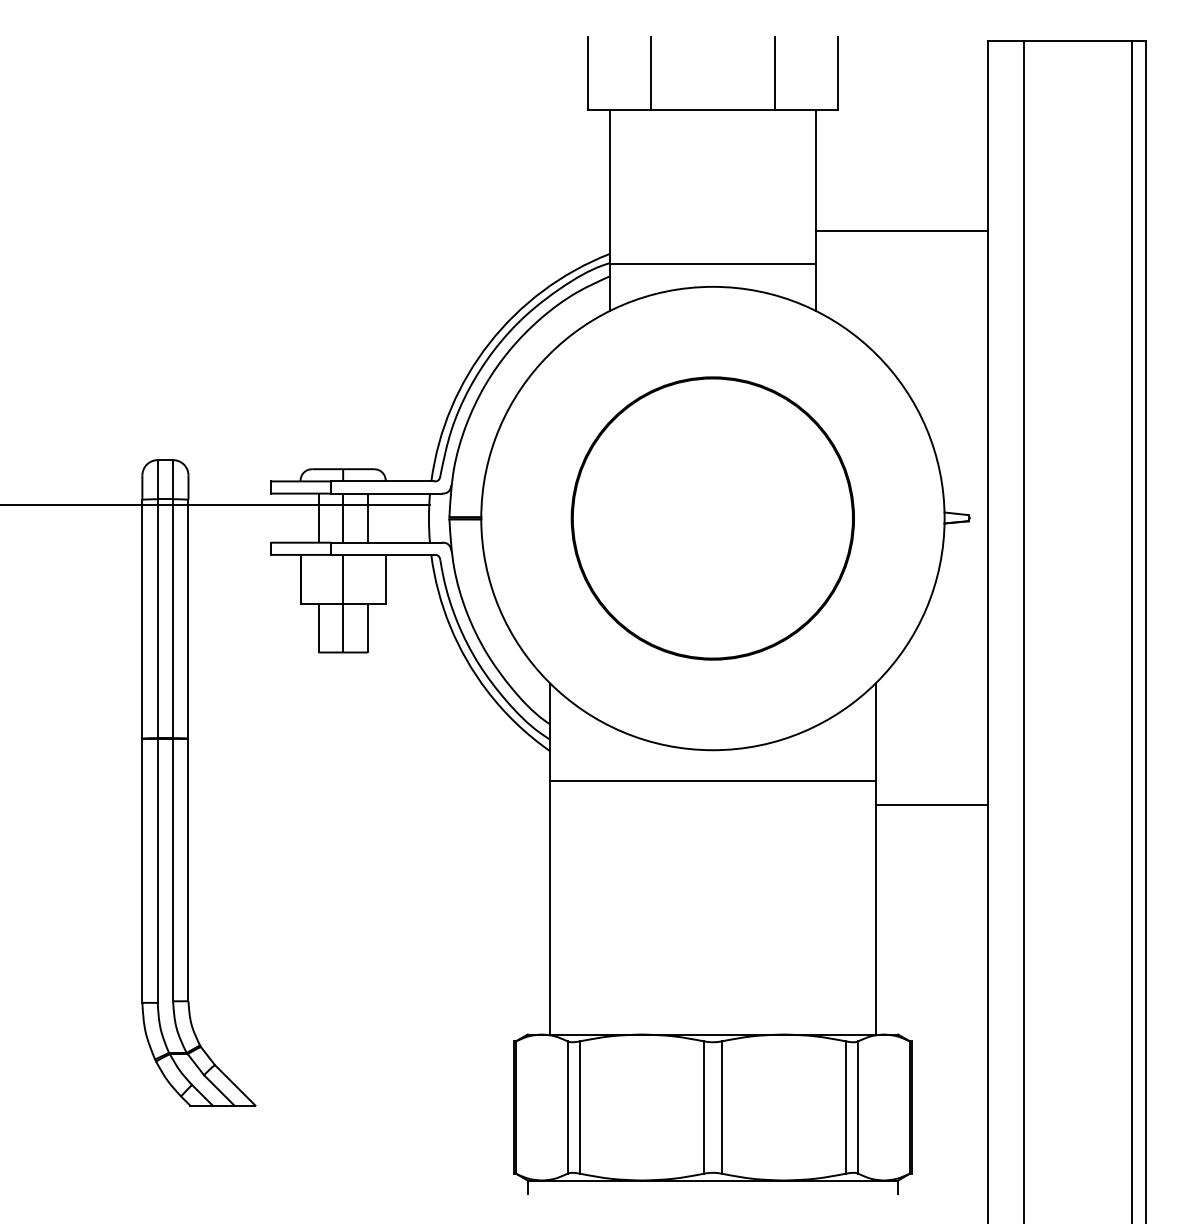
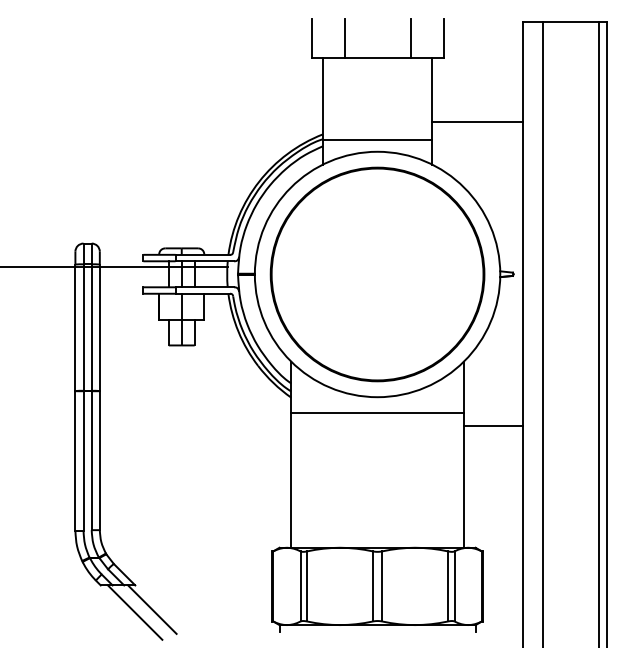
part: (712, 518) -> (377, 274), size x1.43
line: (287, 1151) -> (152, 609), added
line: (253, 1156) -> (134, 612), added

